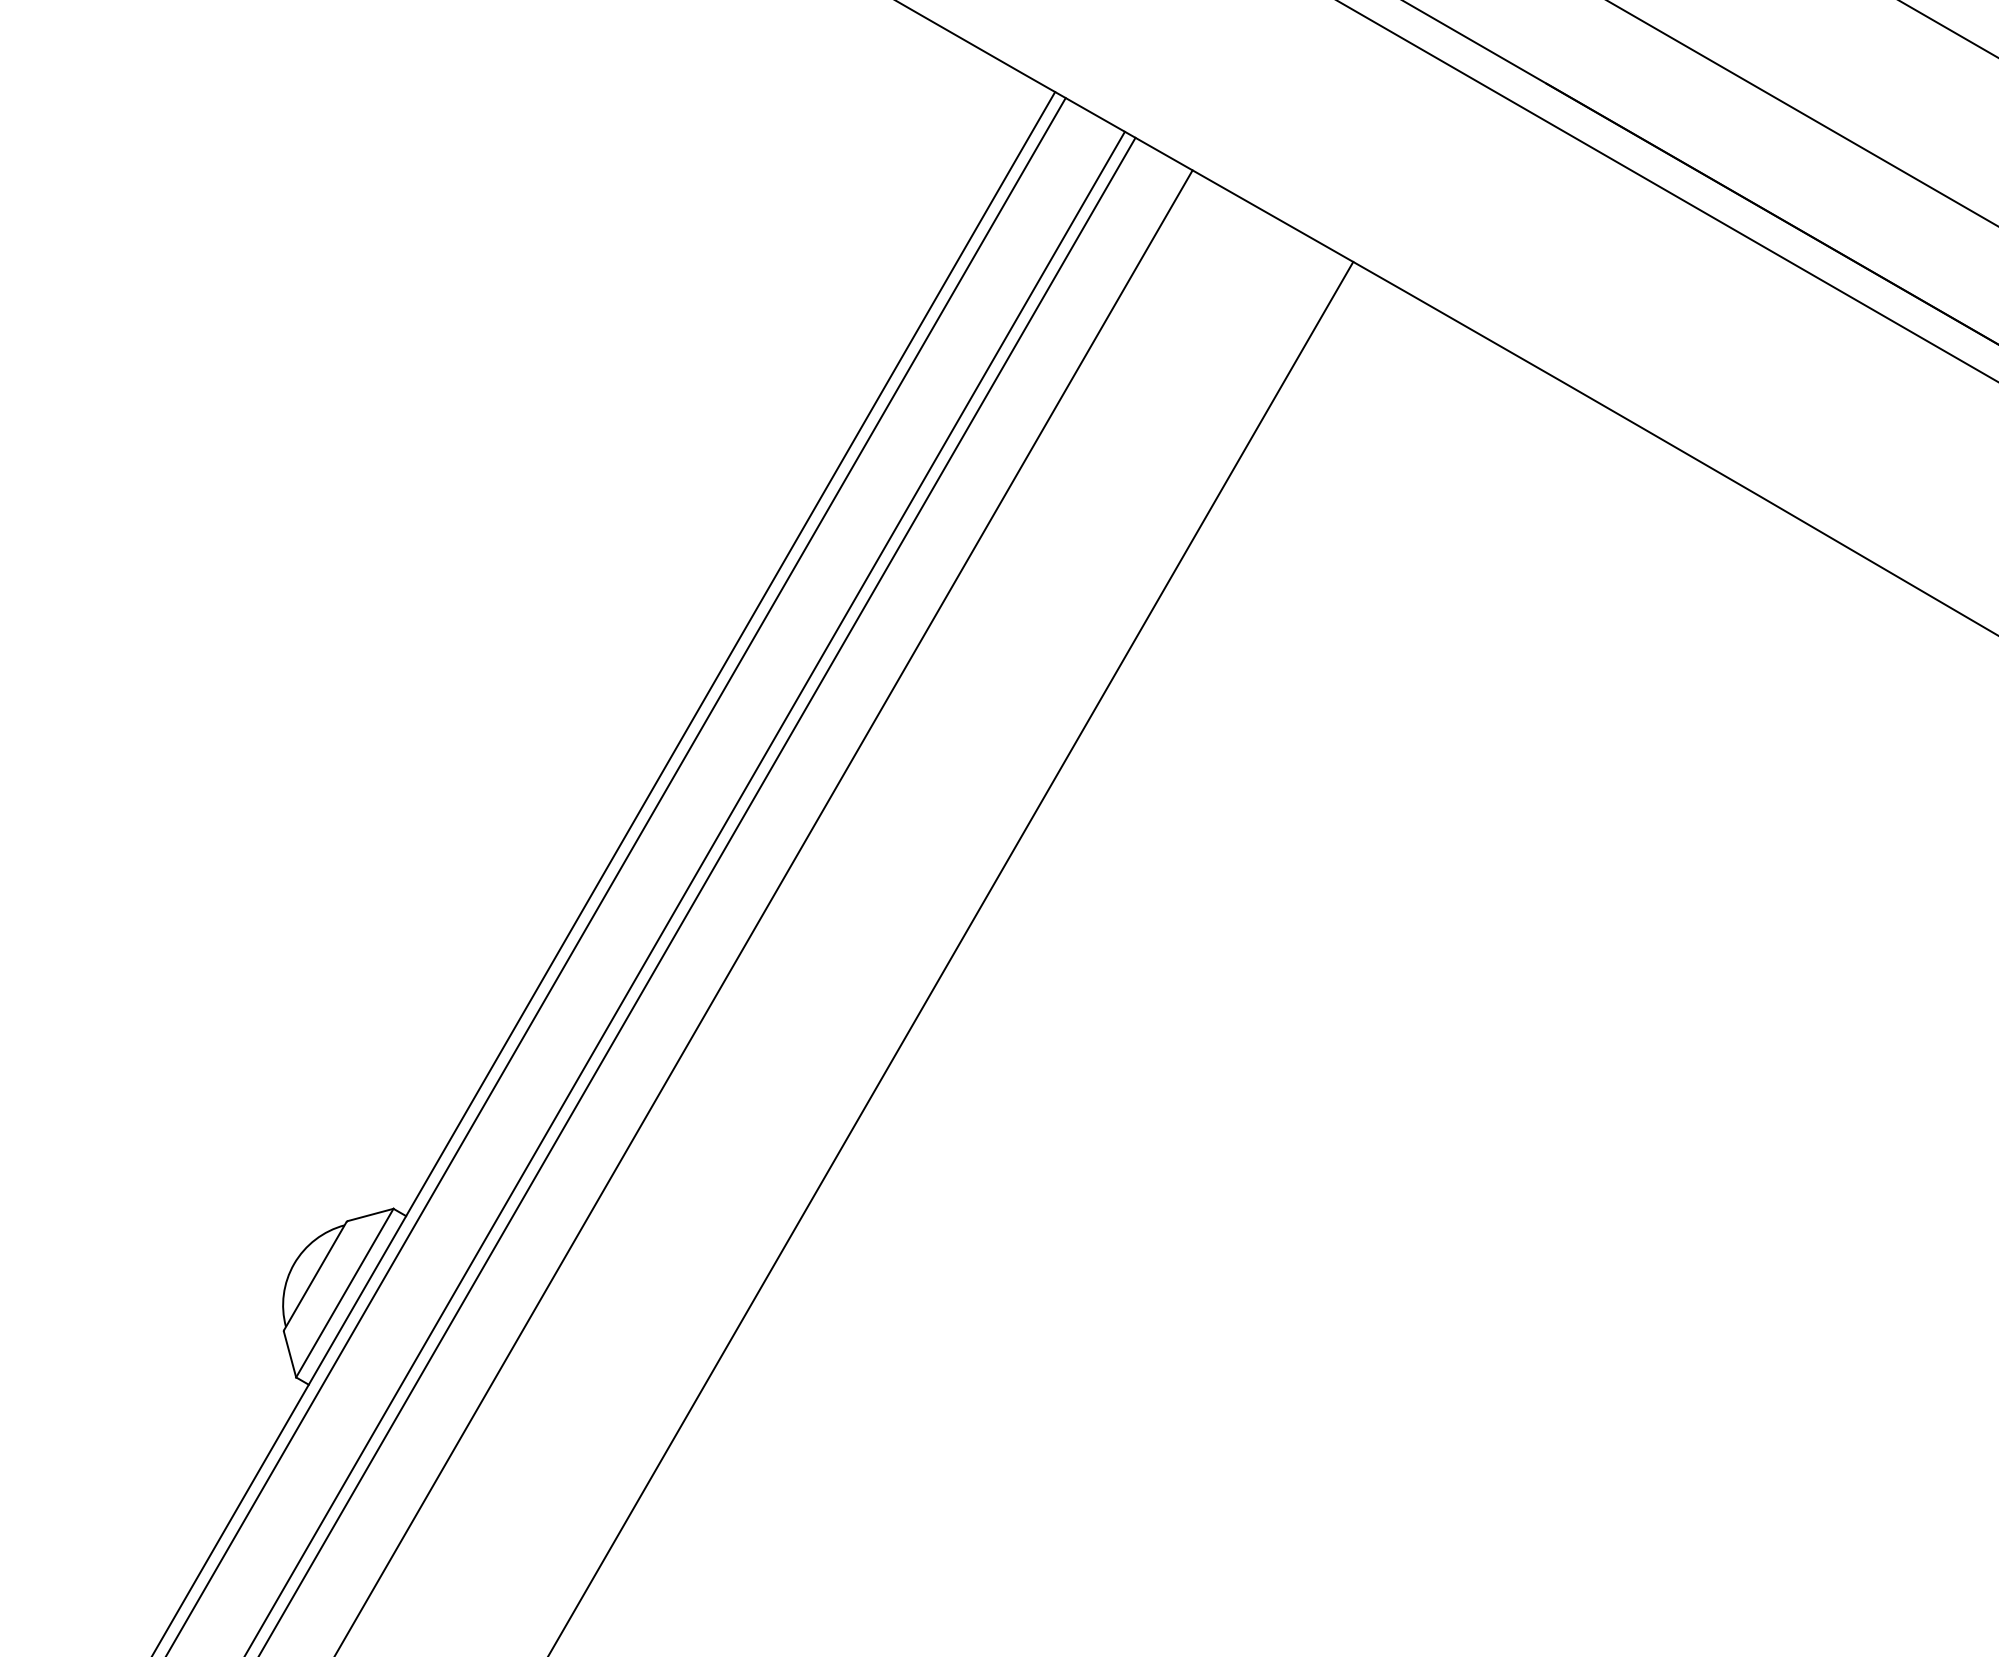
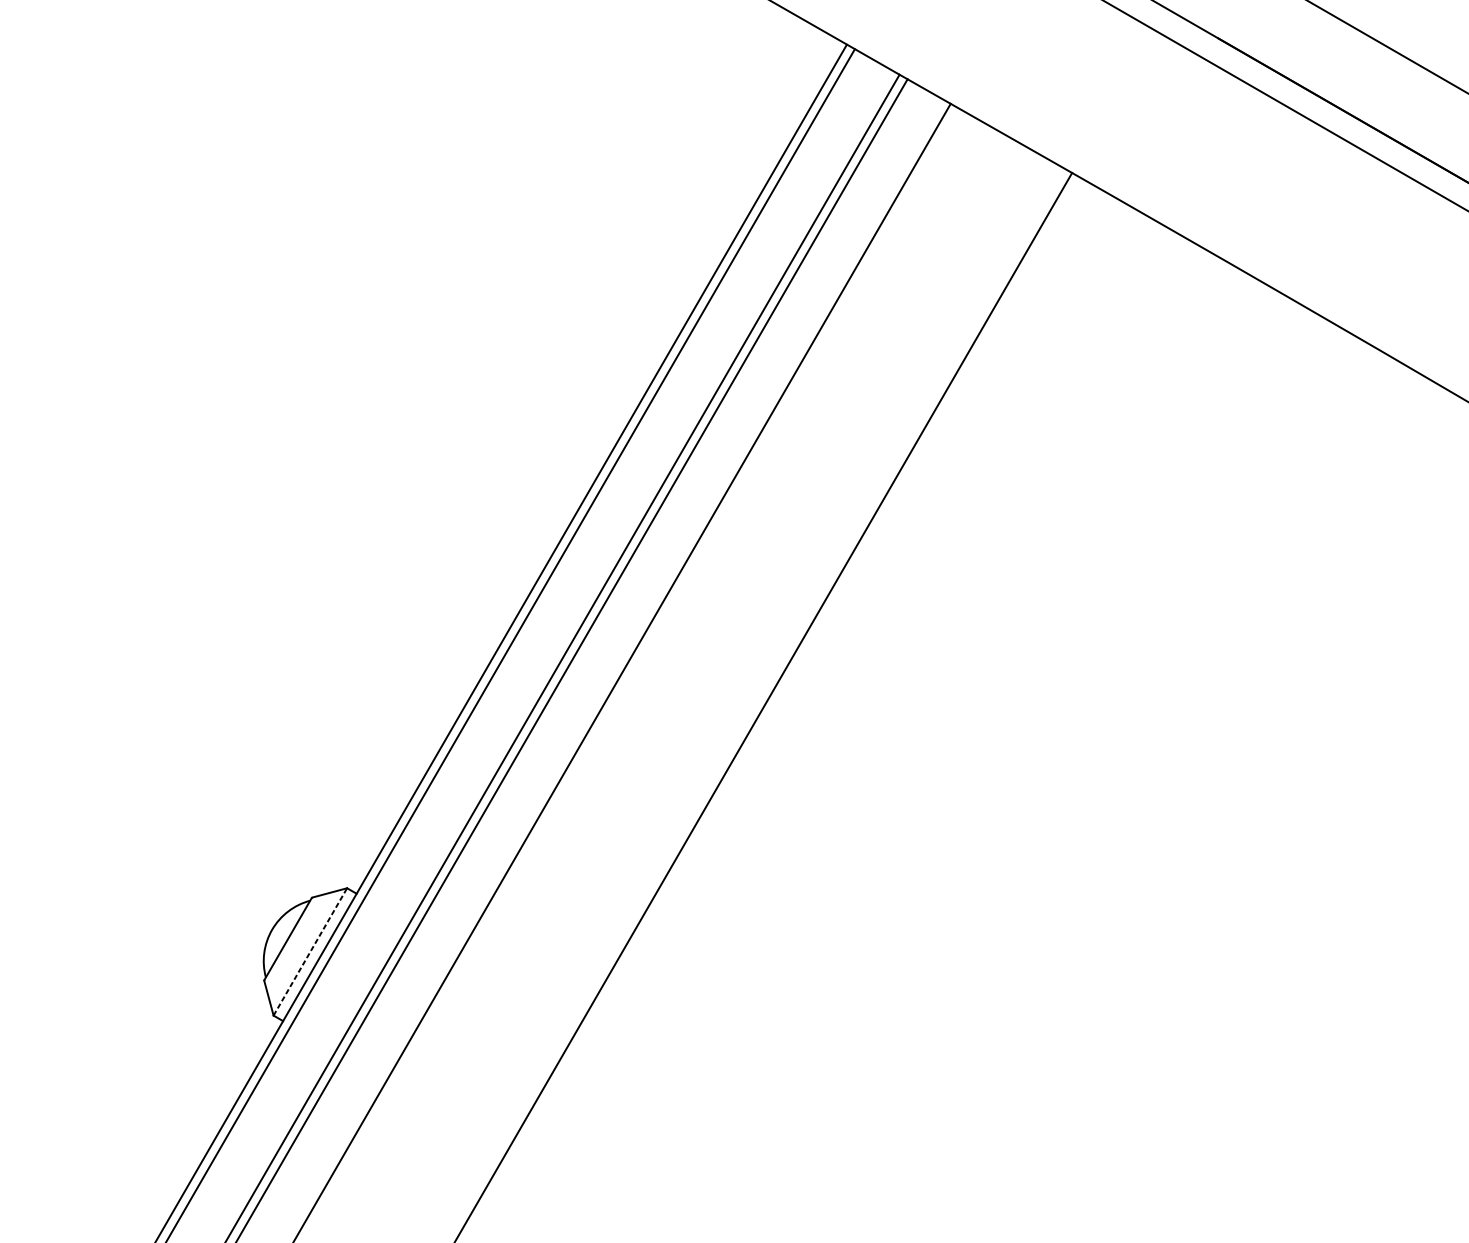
line: (345, 1292) -> (310, 951), solid -> dashed

